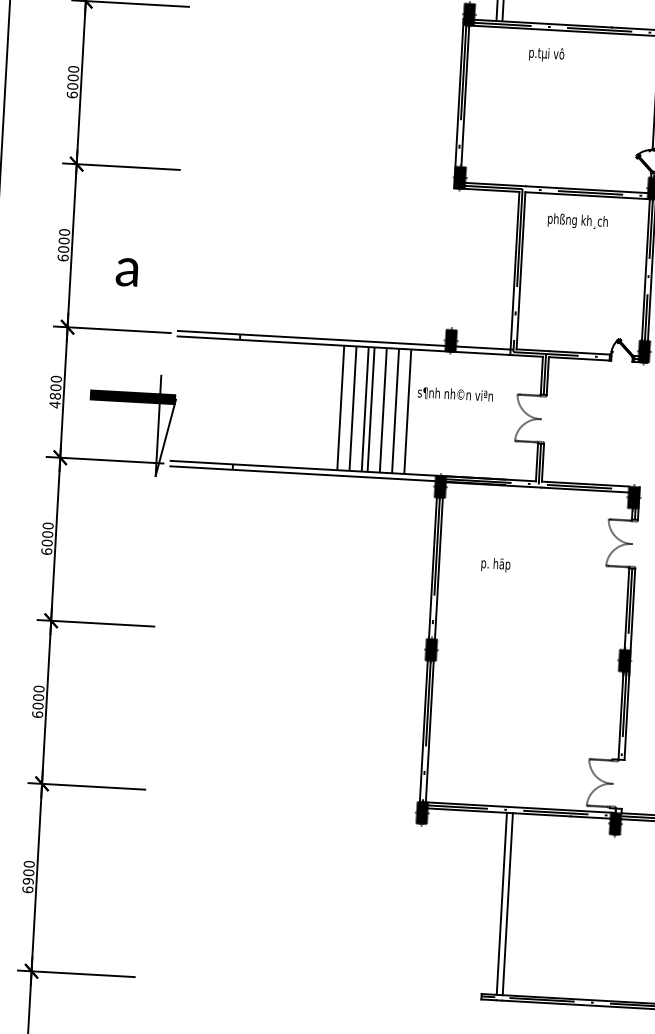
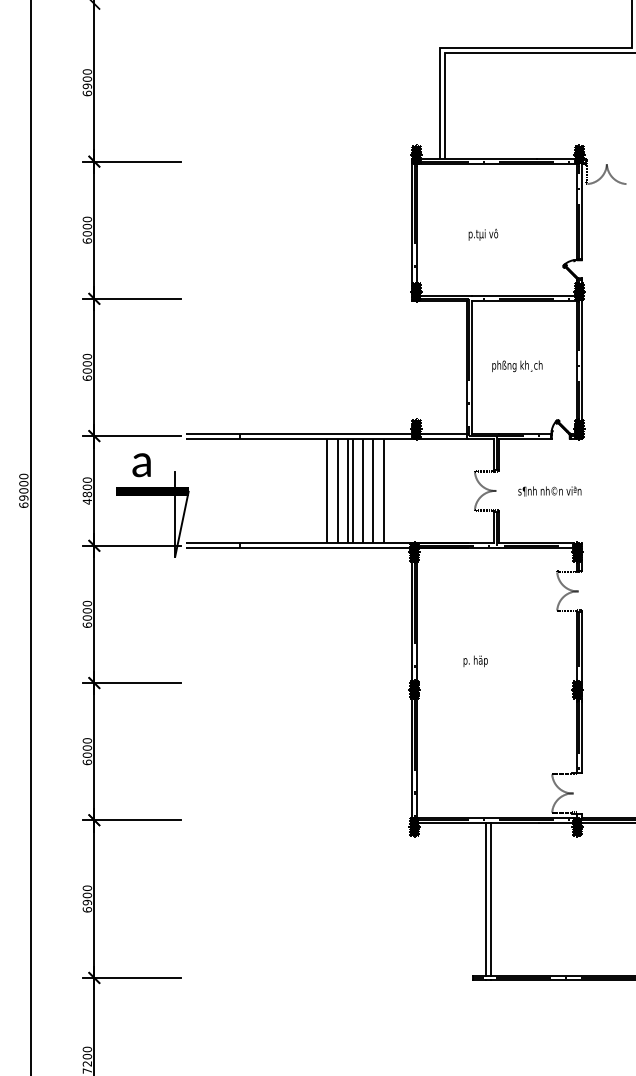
text: (546, 54) -> (483, 234), moved
text: (578, 221) -> (517, 366), moved
text: (126, 272) -> (141, 465), moved
text: (455, 394) -> (549, 491), moved
text: (495, 565) -> (475, 661), moved

